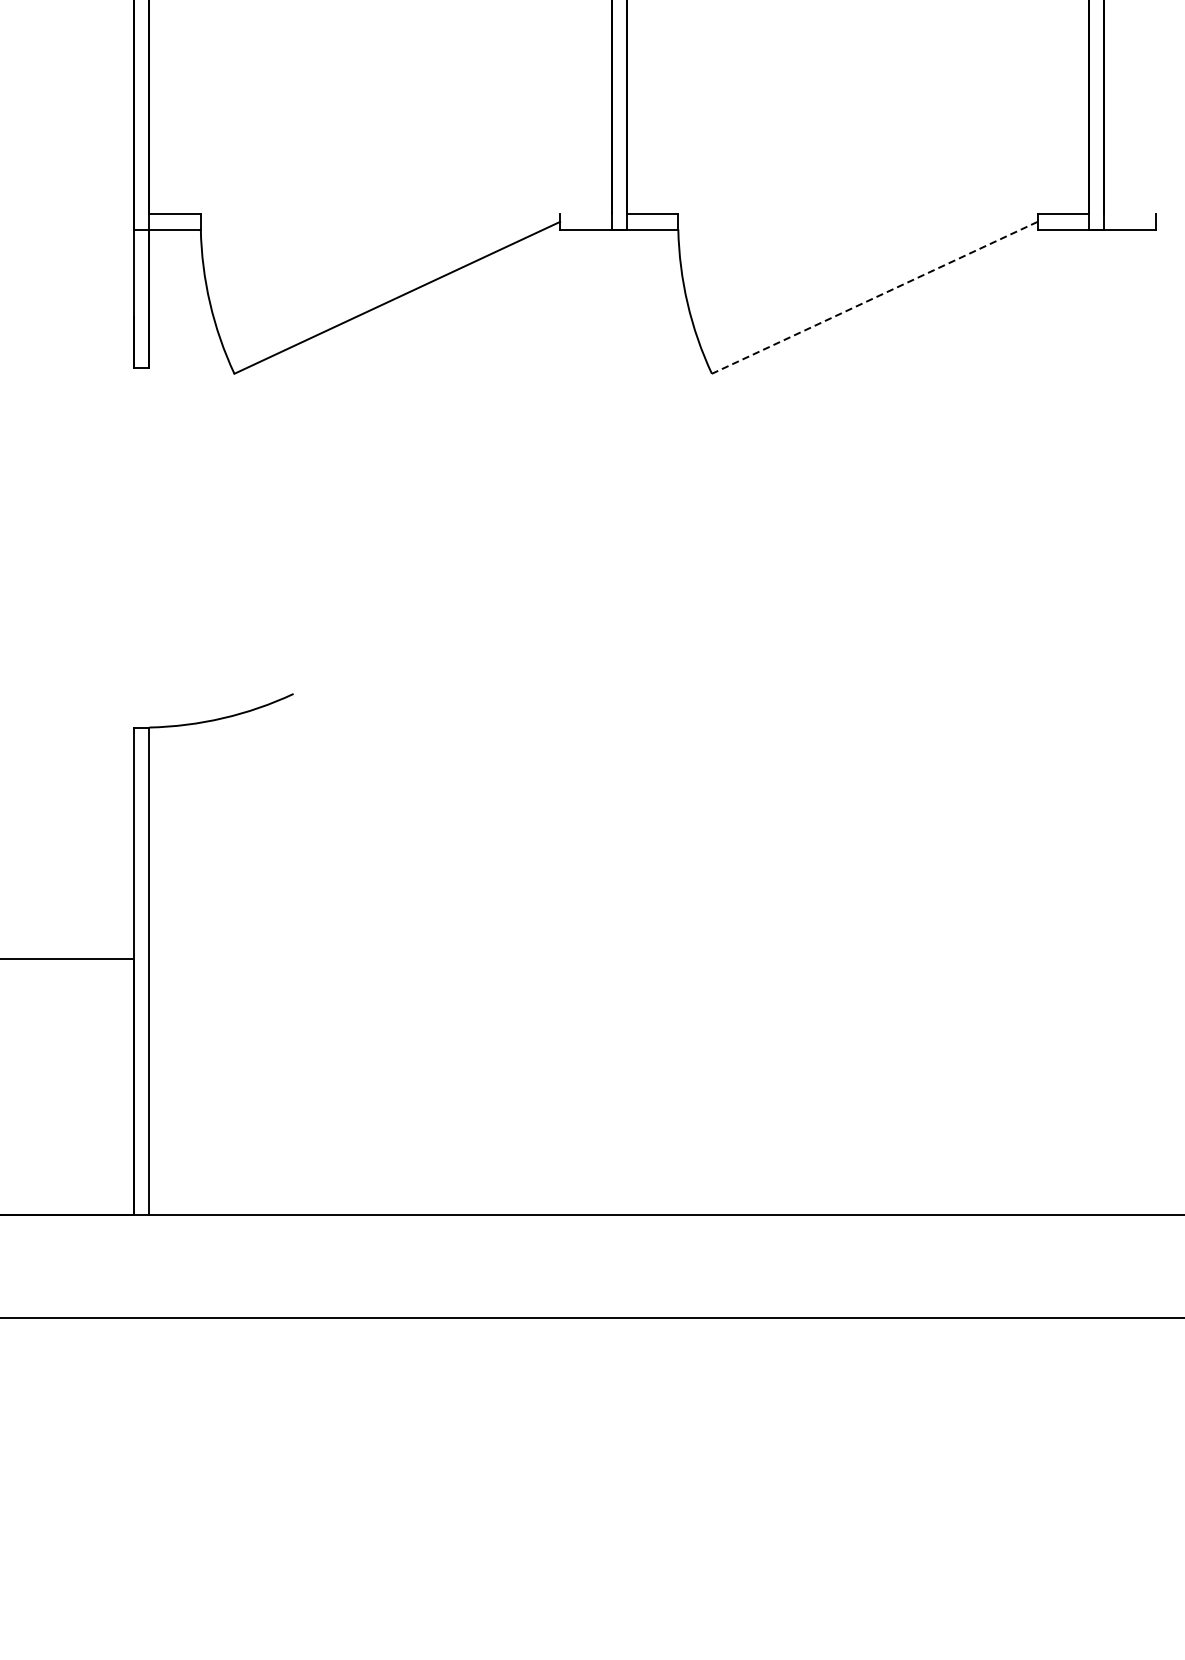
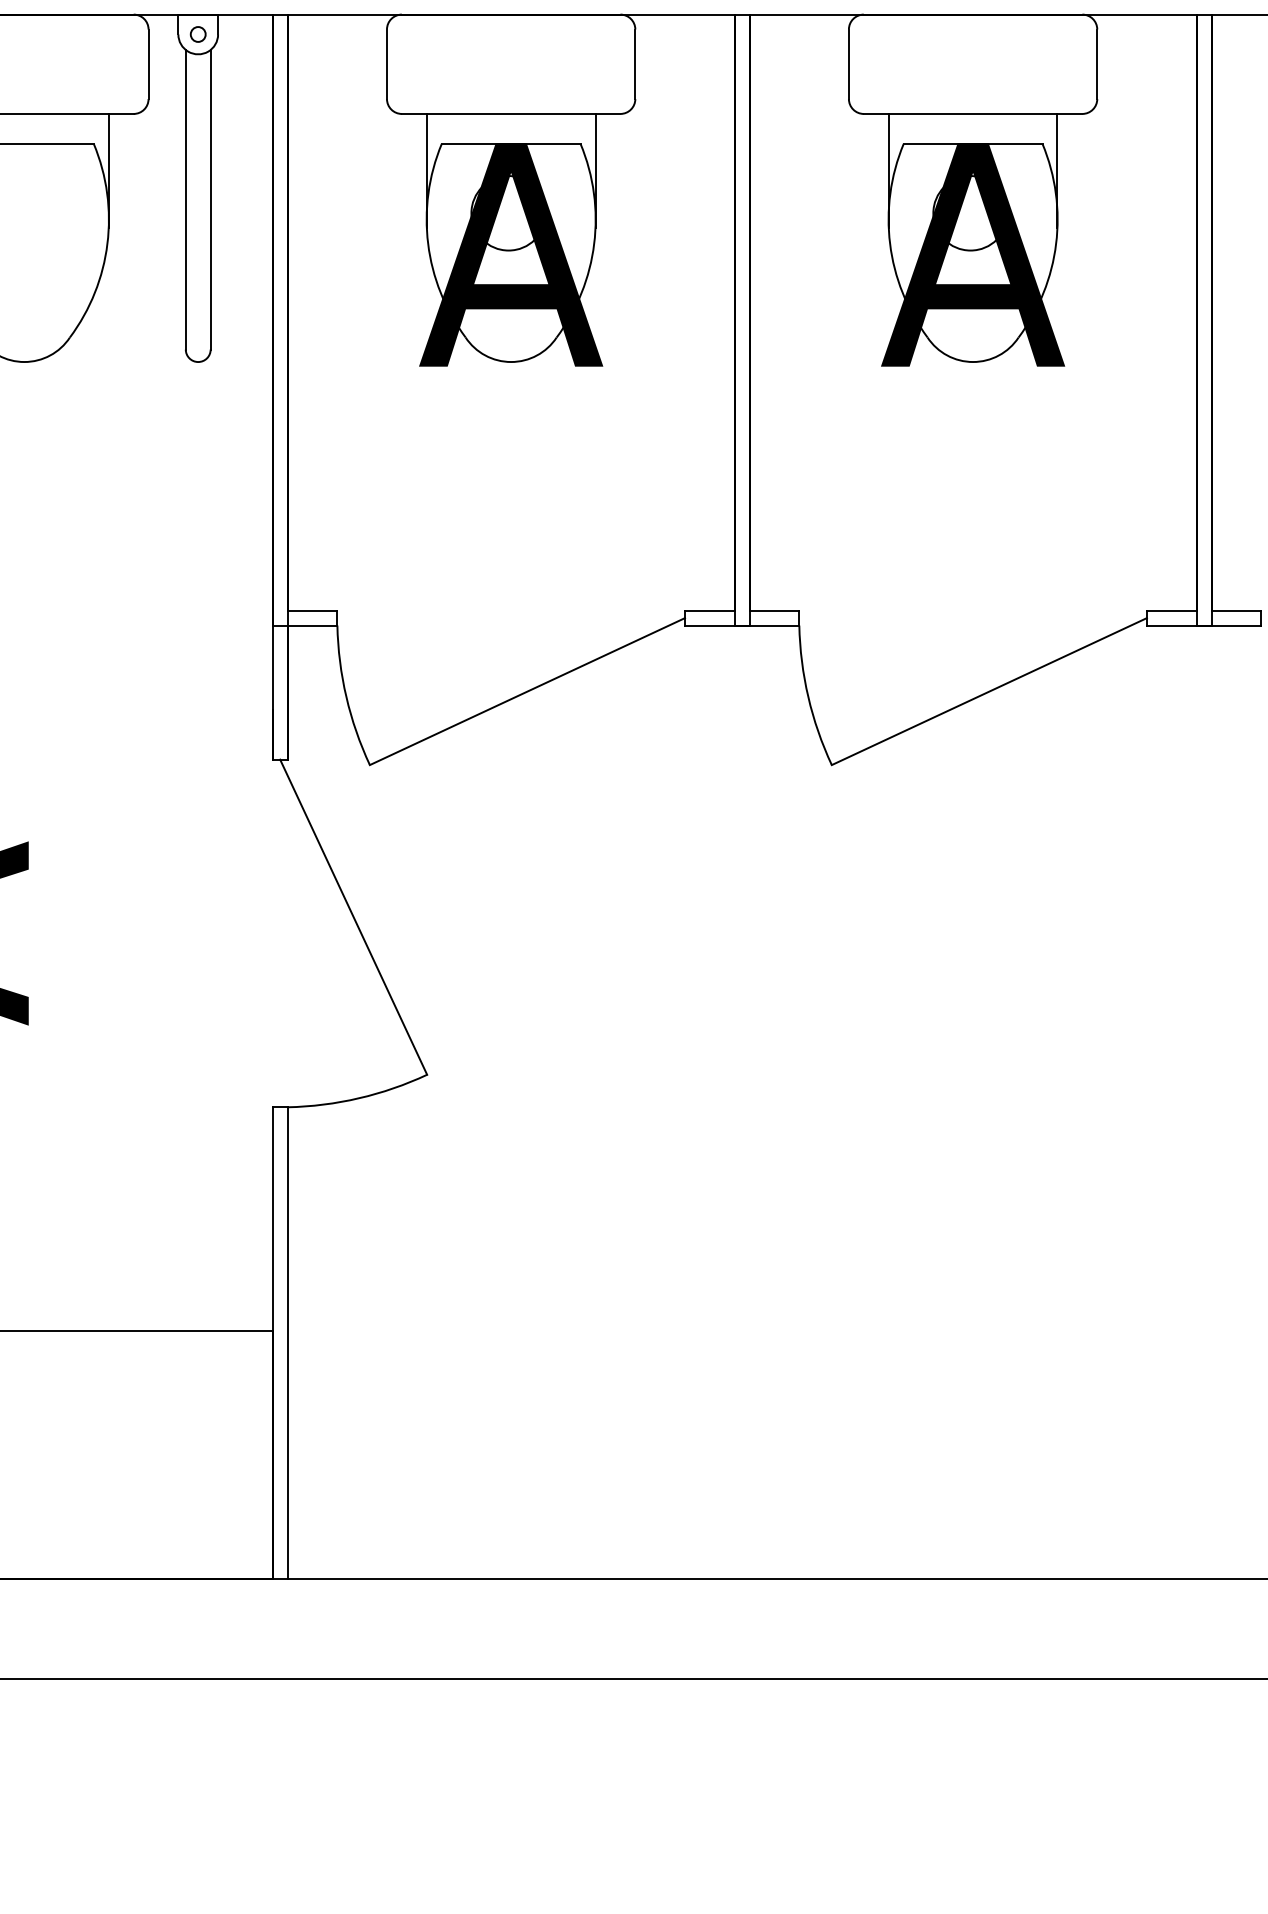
line: (585, 214) -> (709, 610), added
line: (1130, 214) -> (1236, 610), added
line: (874, 297) -> (989, 691), dashed -> solid
line: (217, 530) -> (353, 916), added

